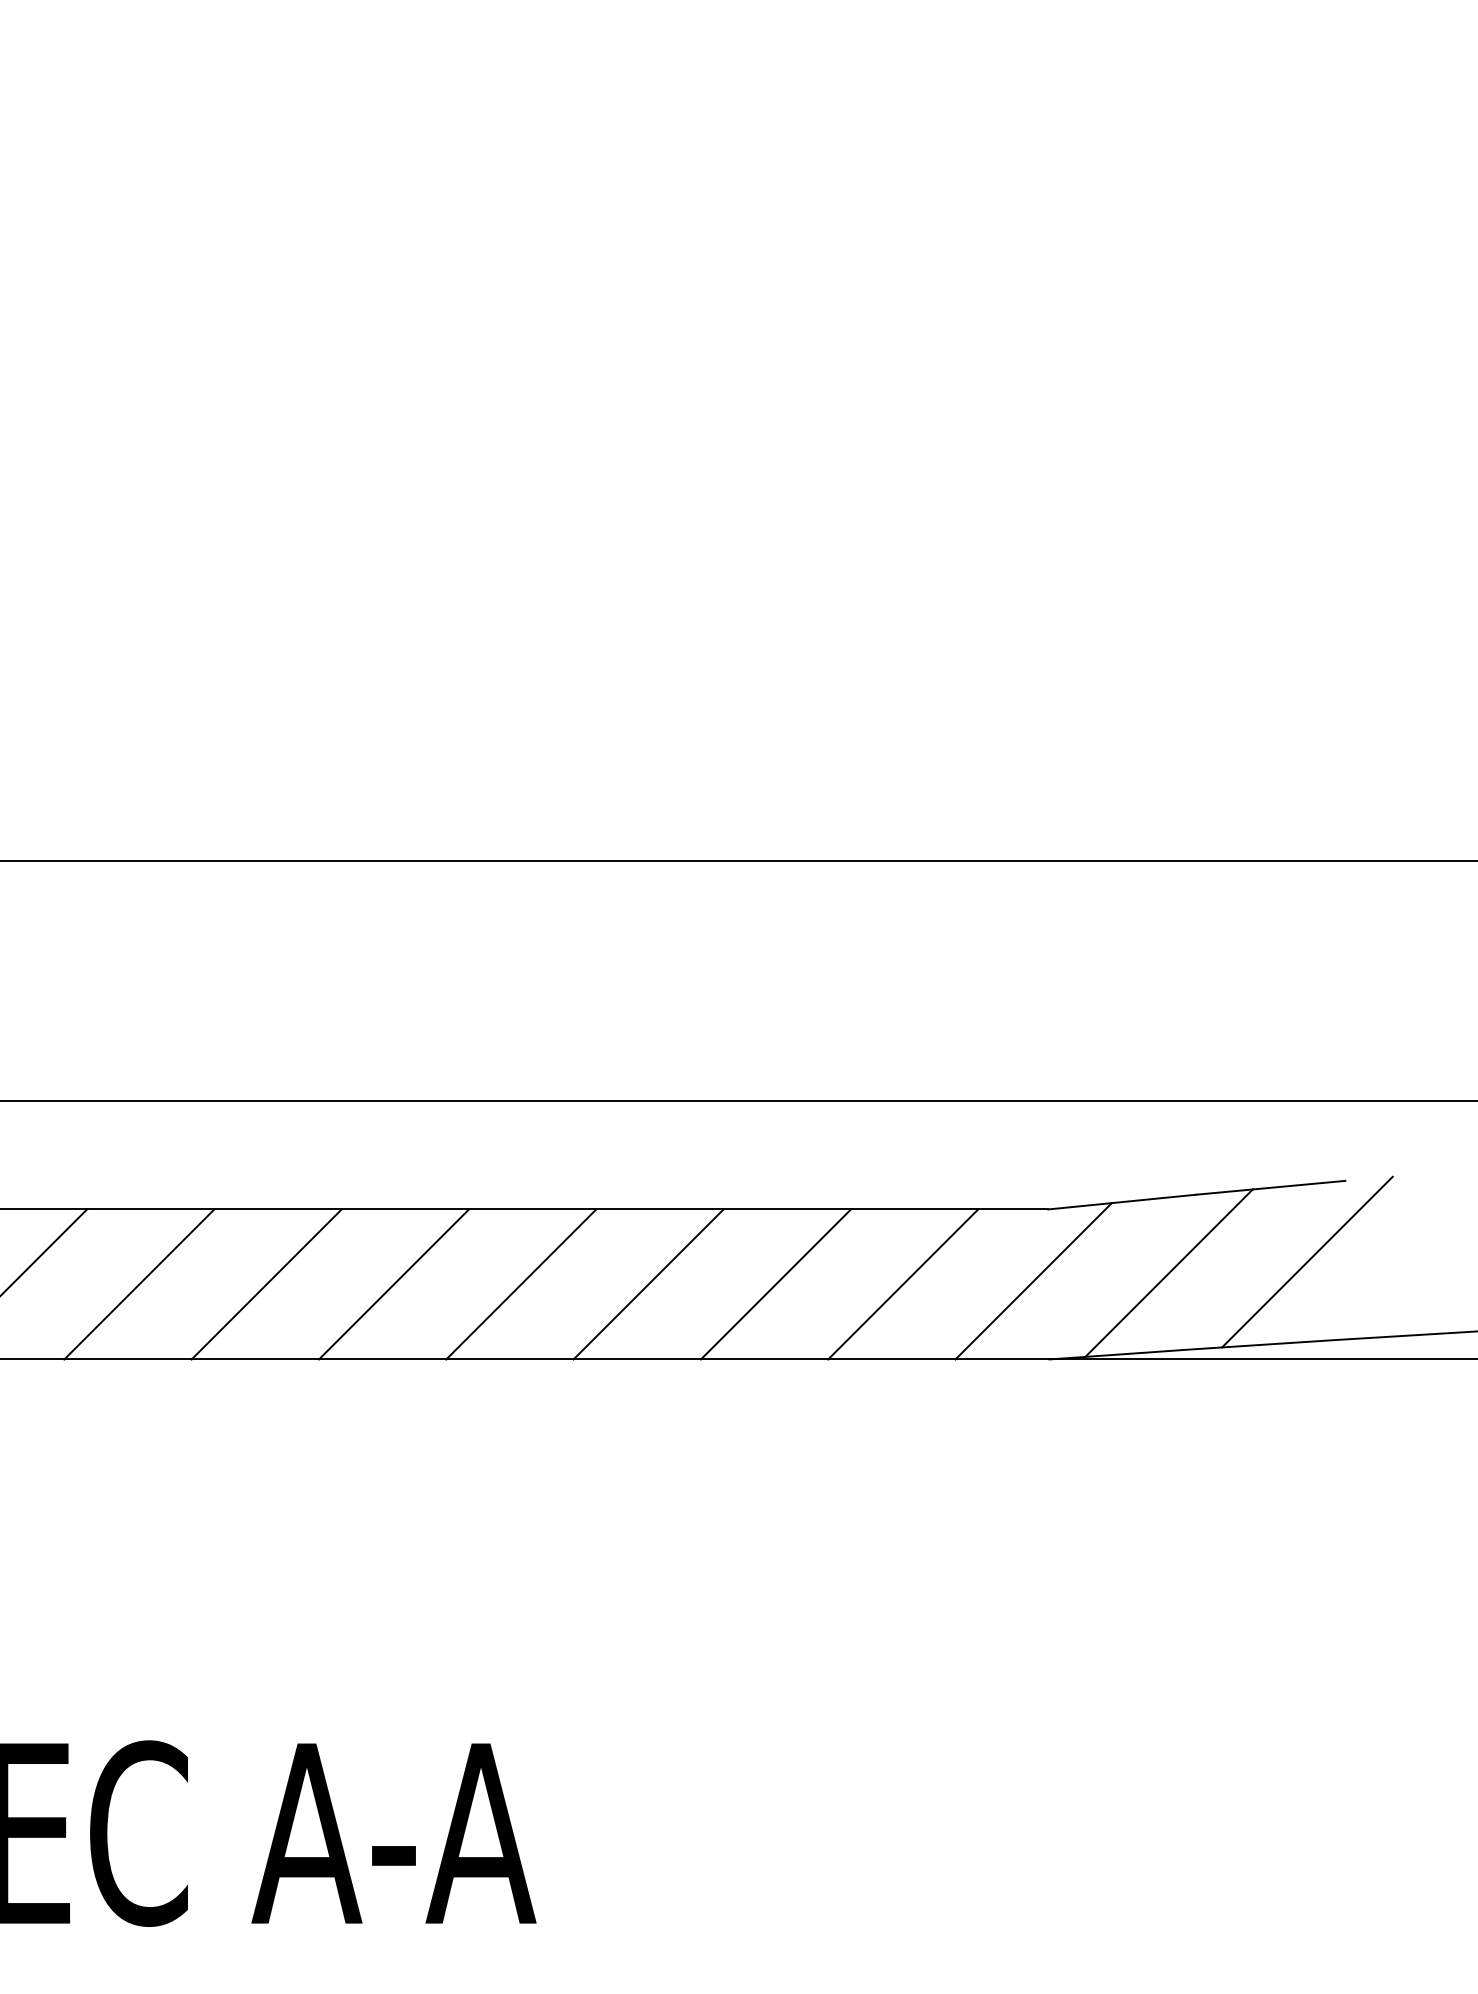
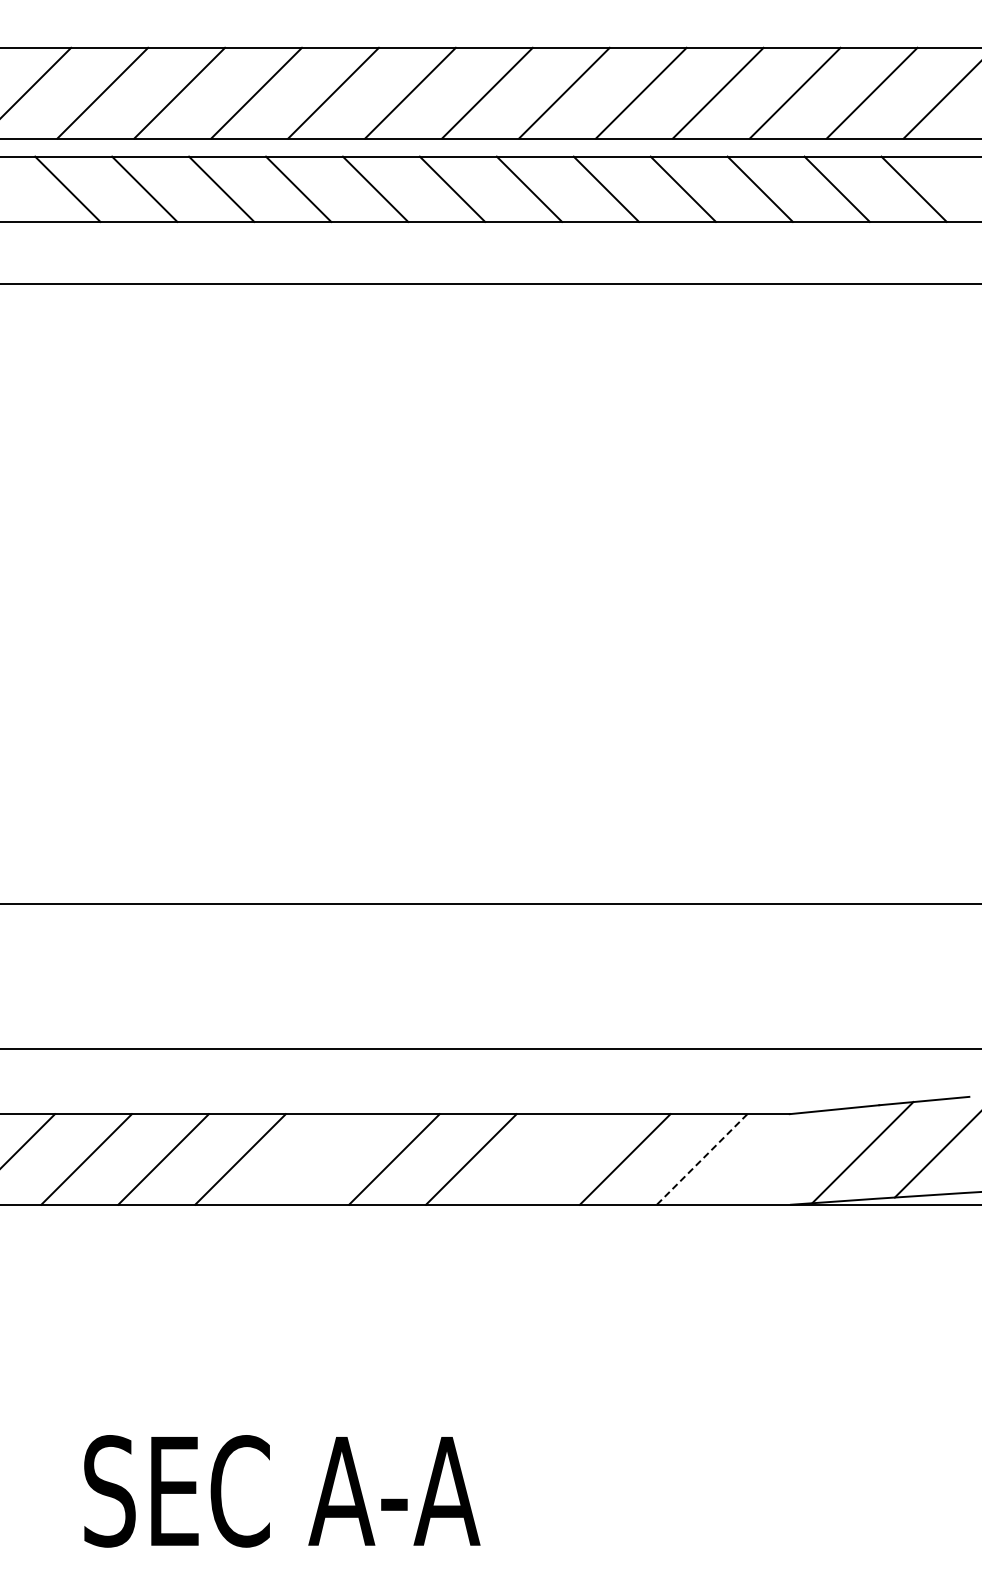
line: (1032, 1281) -> (780, 1157), removed
line: (266, 1284) -> (317, 1159), removed
line: (647, 1284) -> (547, 1159), removed
line: (902, 1284) -> (701, 1159), solid -> dashed

